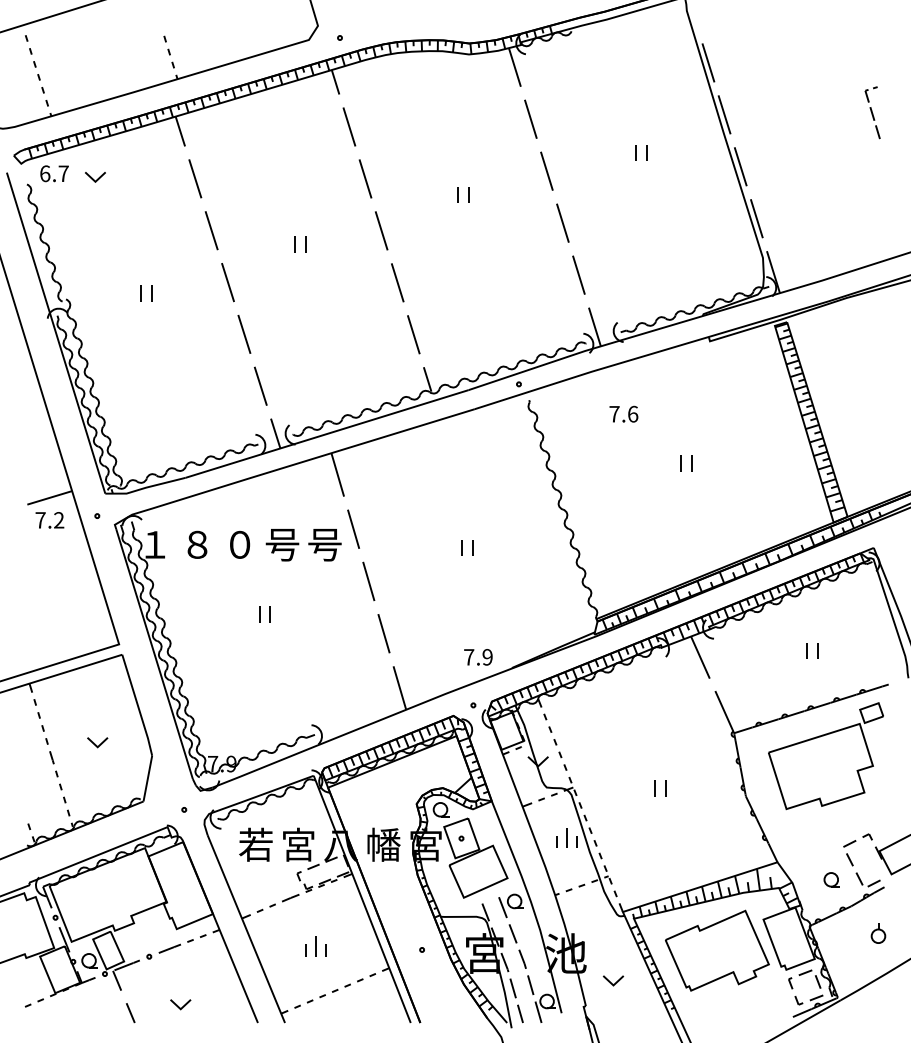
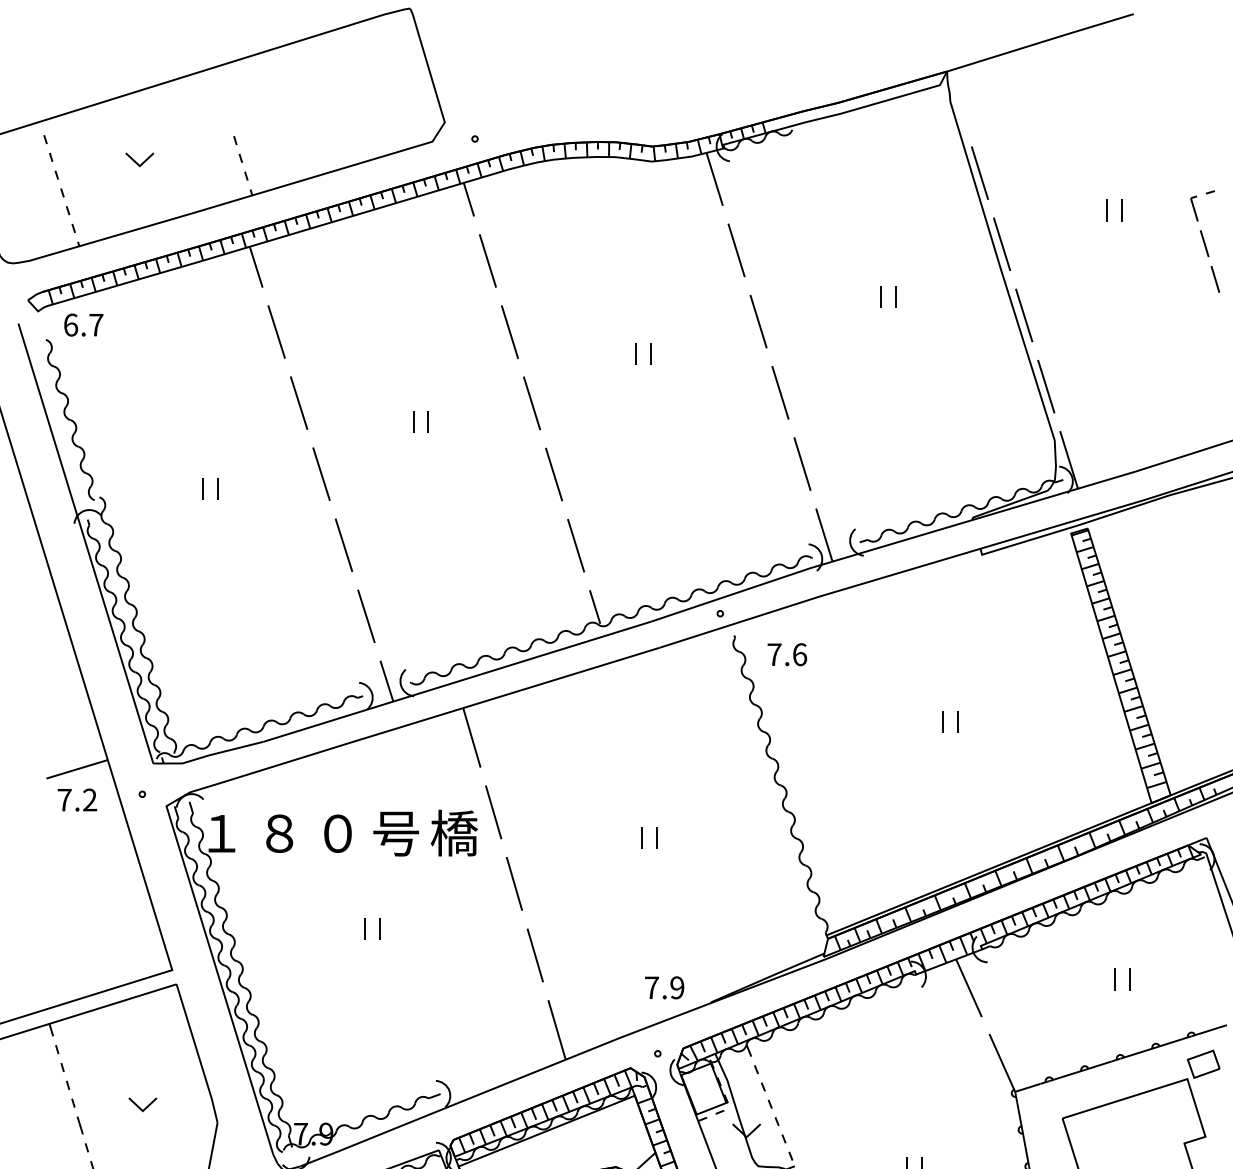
part: (806, 89) -> (1114, 209), added
part: (872, 112) -> (1204, 241), size x1.43
part: (95, 177) -> (139, 160), moved
text: (623, 413) -> (786, 653), moved
text: (324, 544) -> (453, 833), 号 -> 橋

